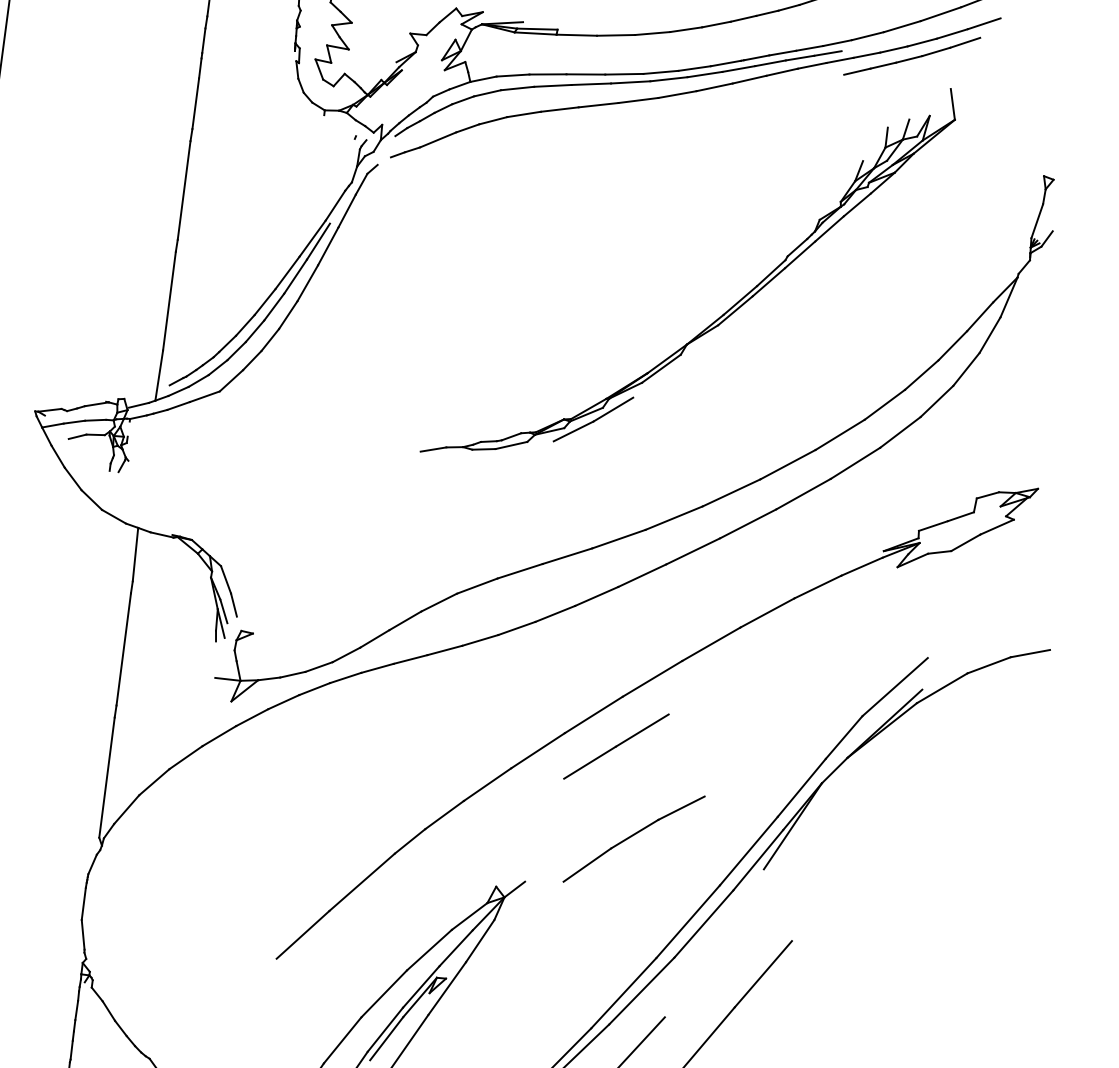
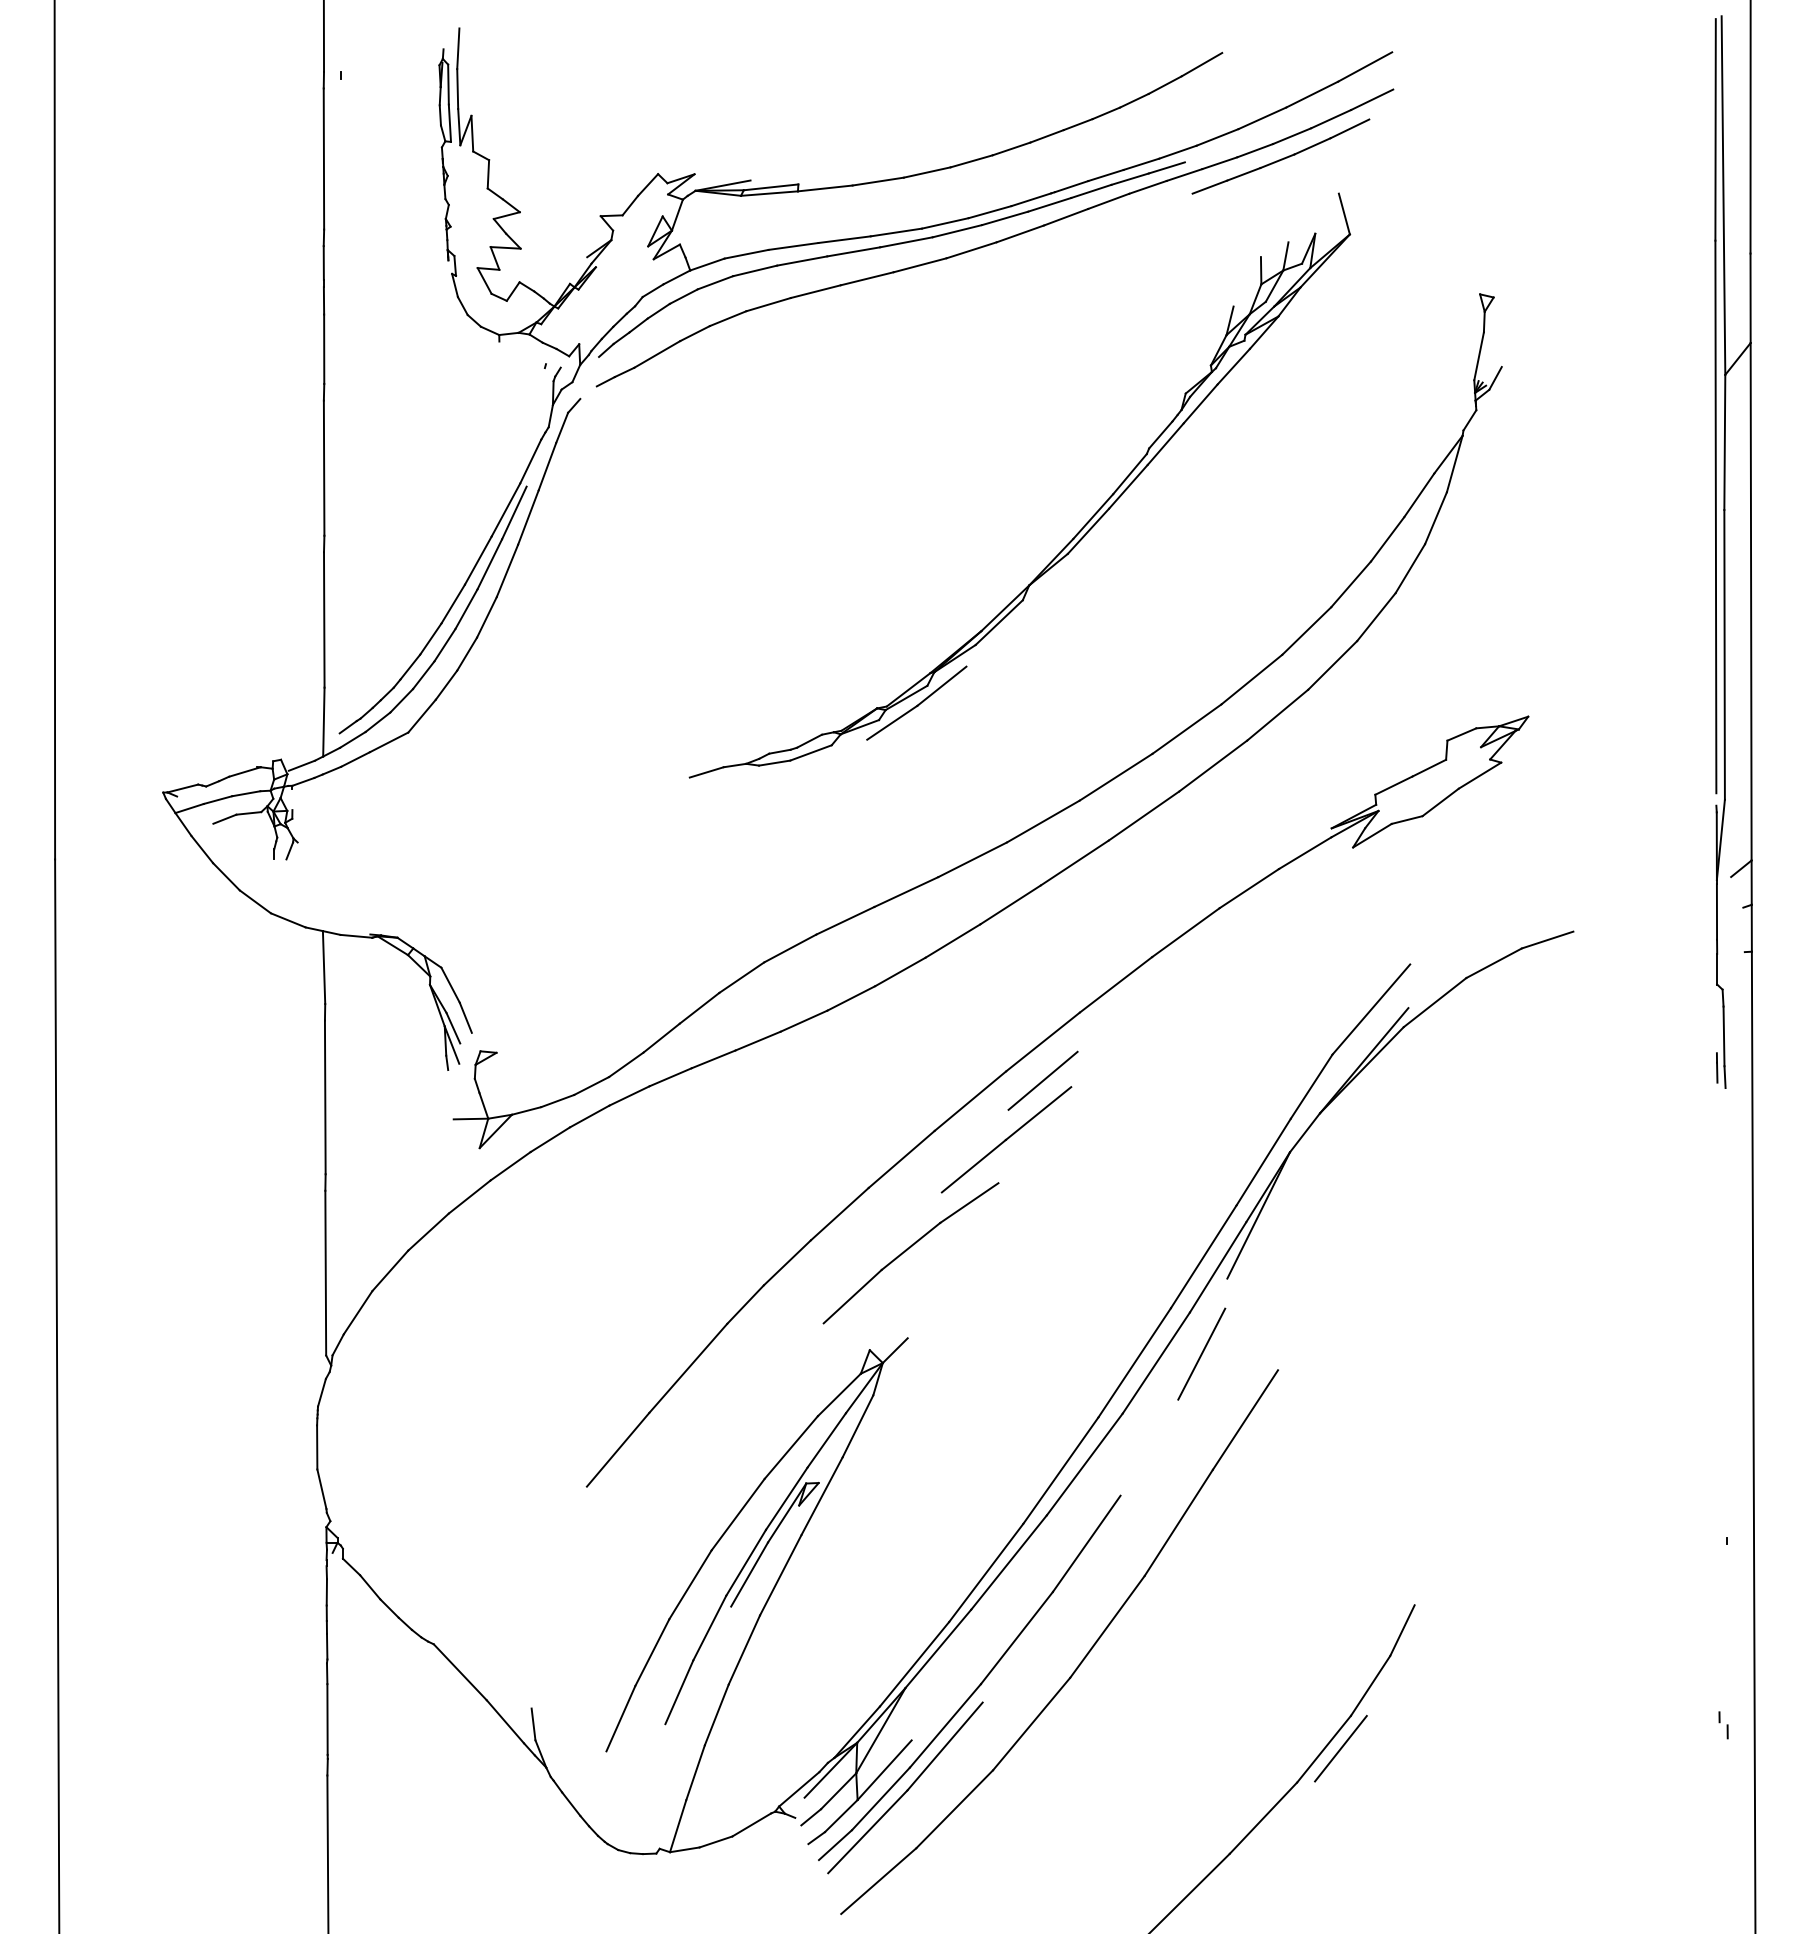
line: (648, 706) -> (1042, 1080), added
part: (633, 839) -> (910, 1253), moved
line: (737, 921) -> (1201, 1353), added

